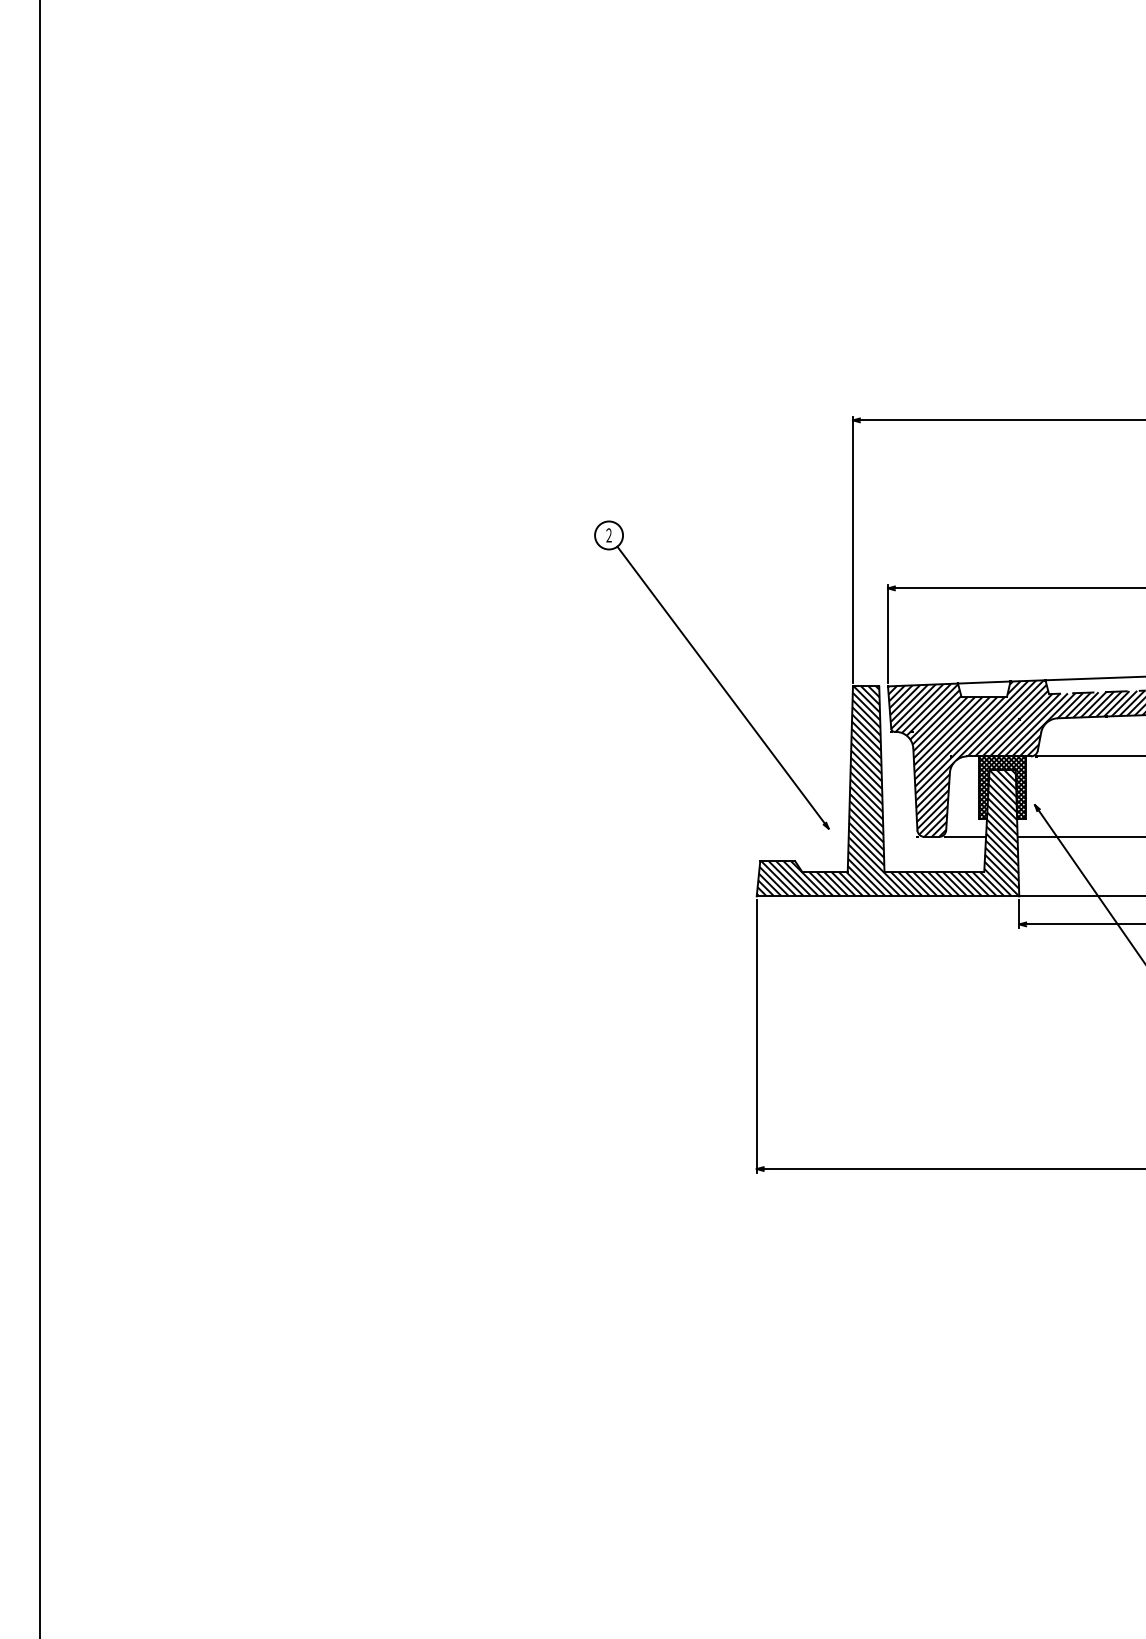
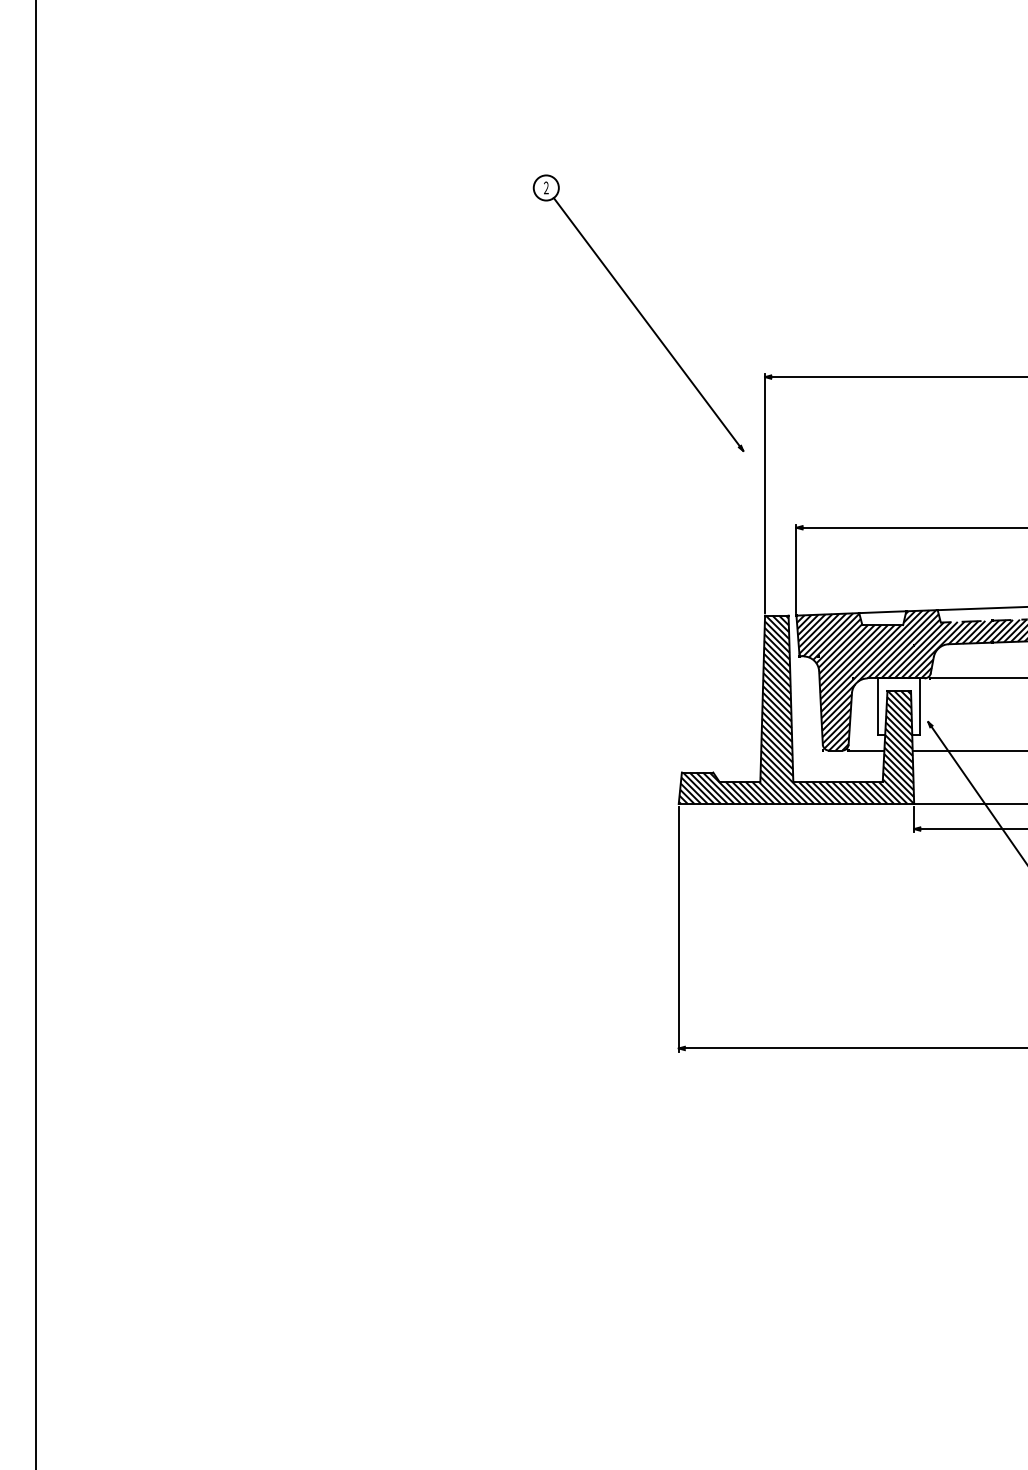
part: (711, 674) -> (638, 312), moved
hatch: (1002, 787) -> (899, 706), removed

